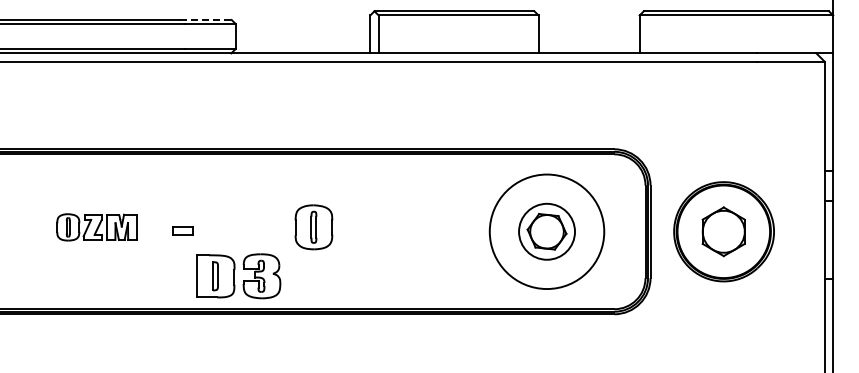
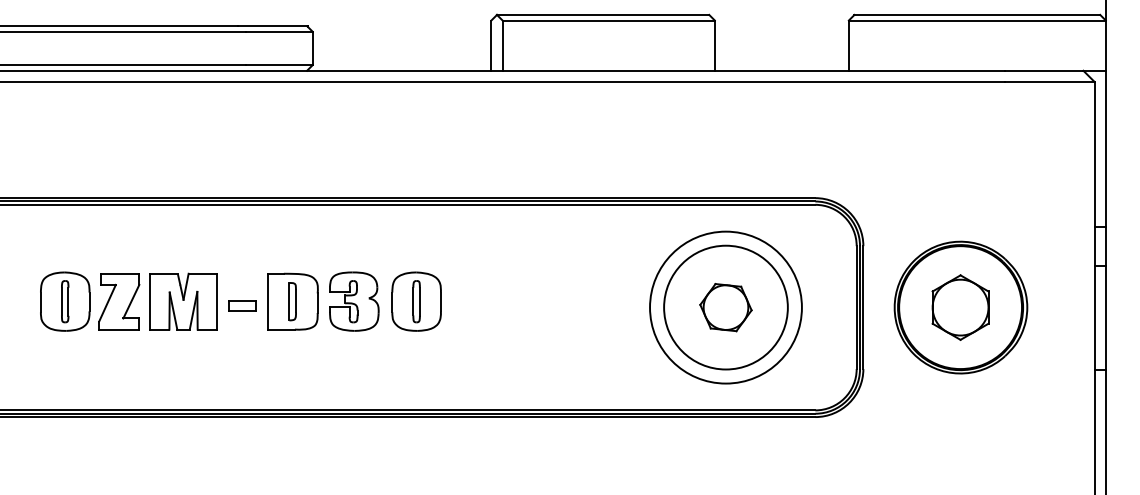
line: (206, 19) -> (274, 25), dashed -> solid
part: (96, 227) -> (128, 301), size x1.67
circle: (546, 231) -> (725, 307), size x1.67
part: (238, 276) -> (323, 301), moved

